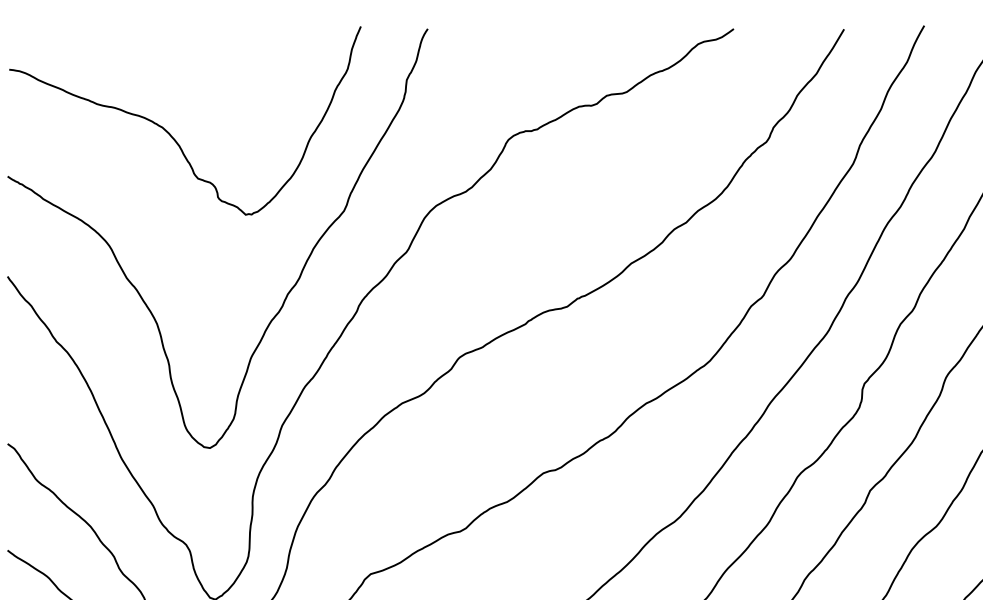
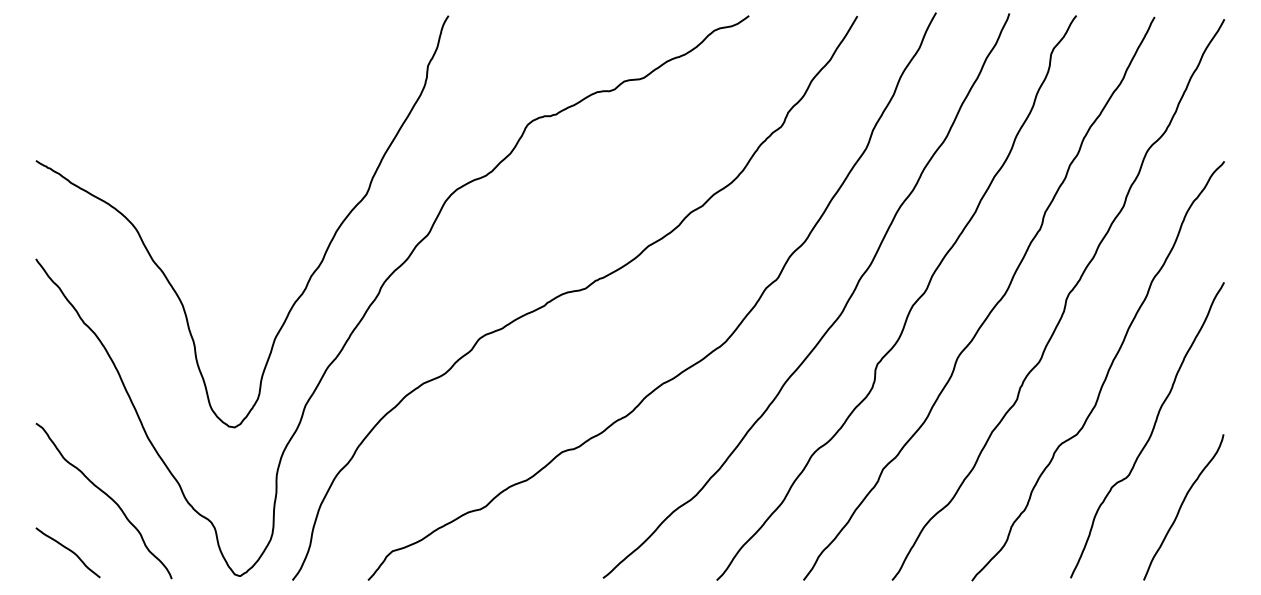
curve: (171, 134) -> (196, 119), removed

